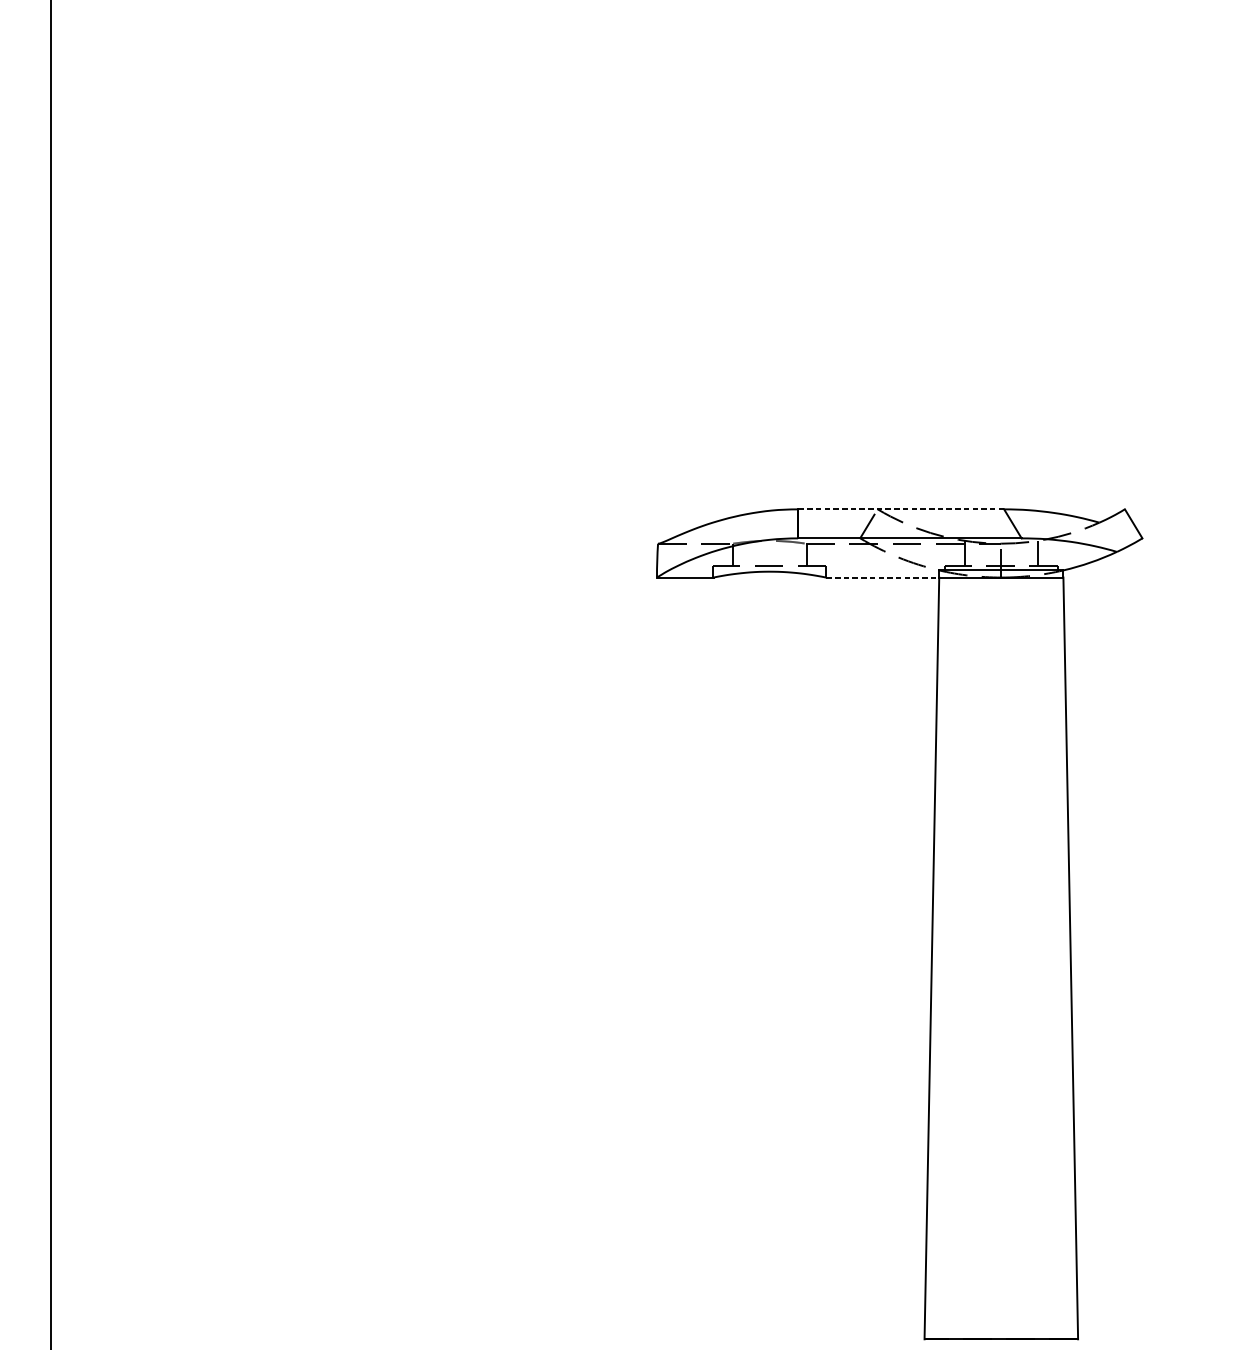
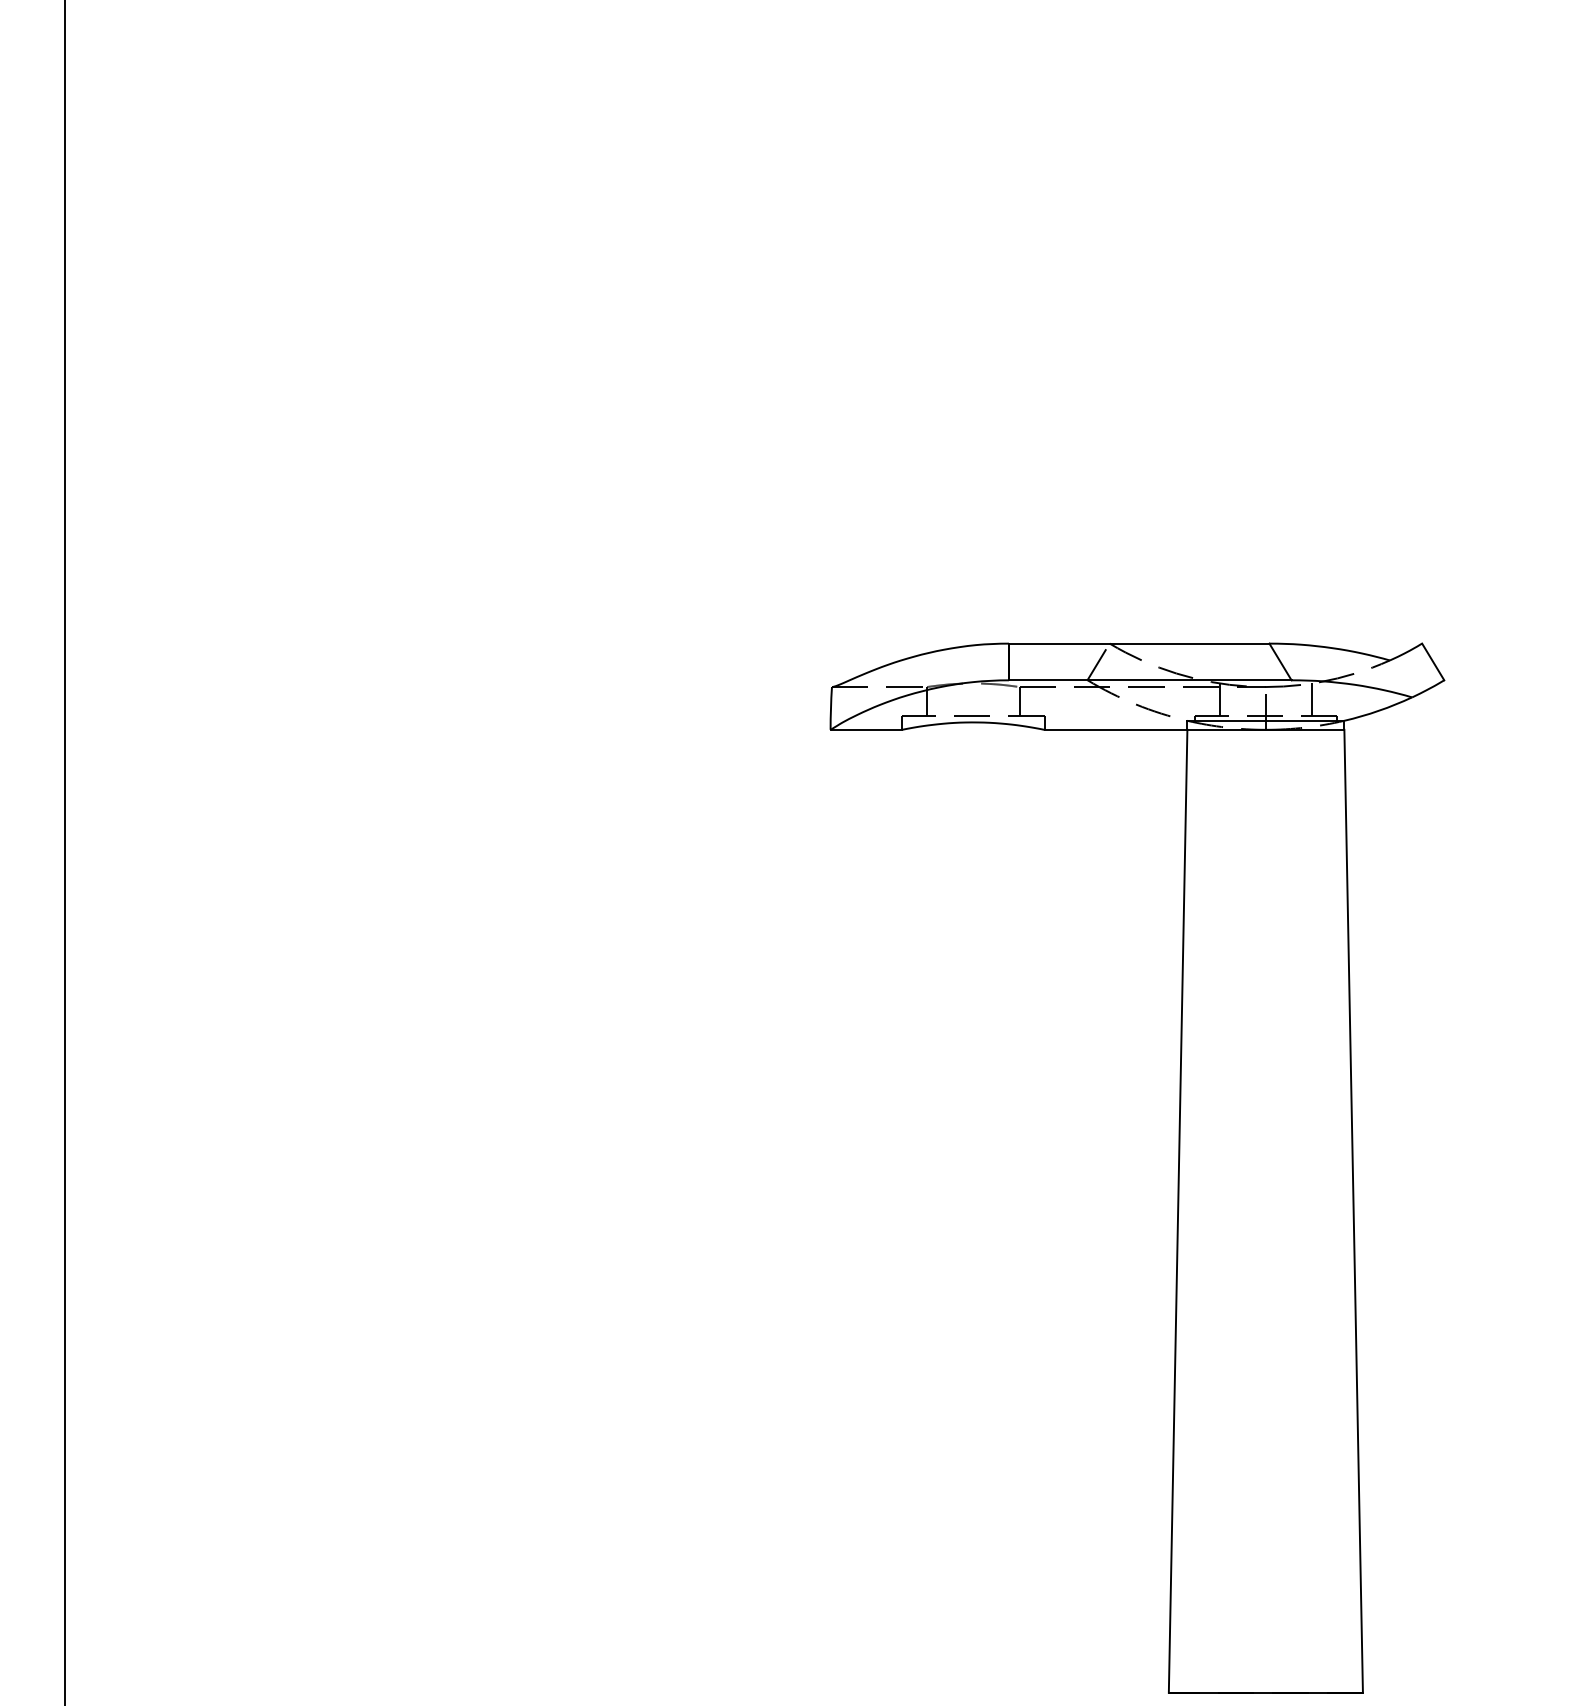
line: (900, 509) -> (1138, 643), dashed -> solid
line: (883, 577) -> (1116, 729), dashed -> solid

